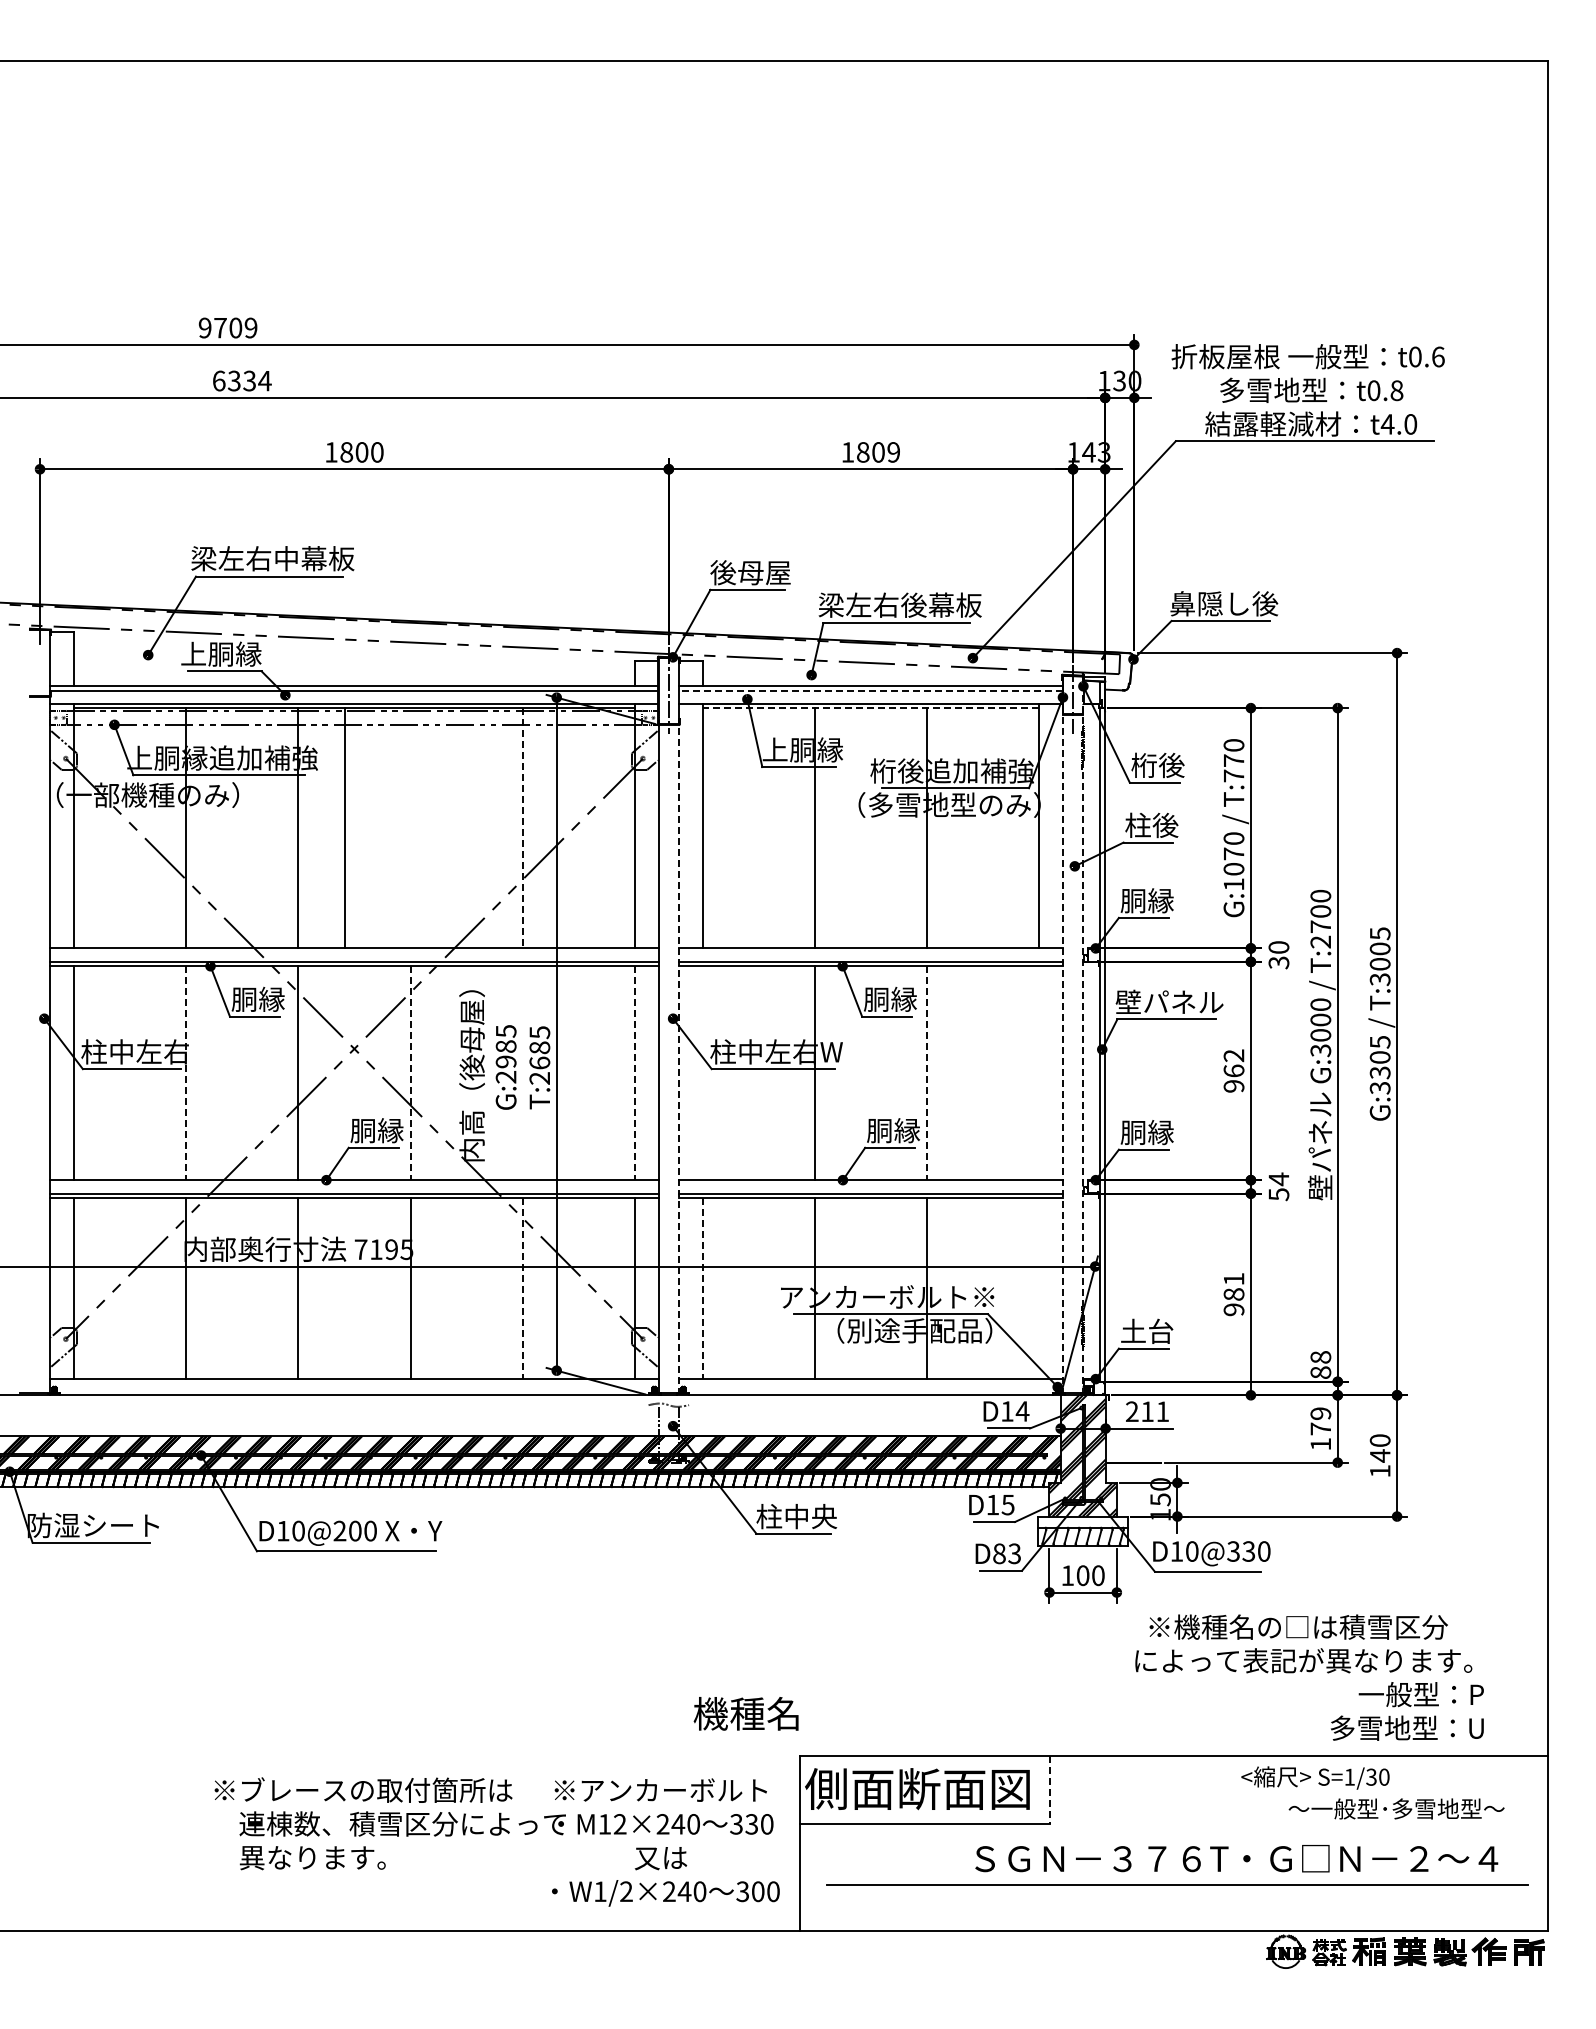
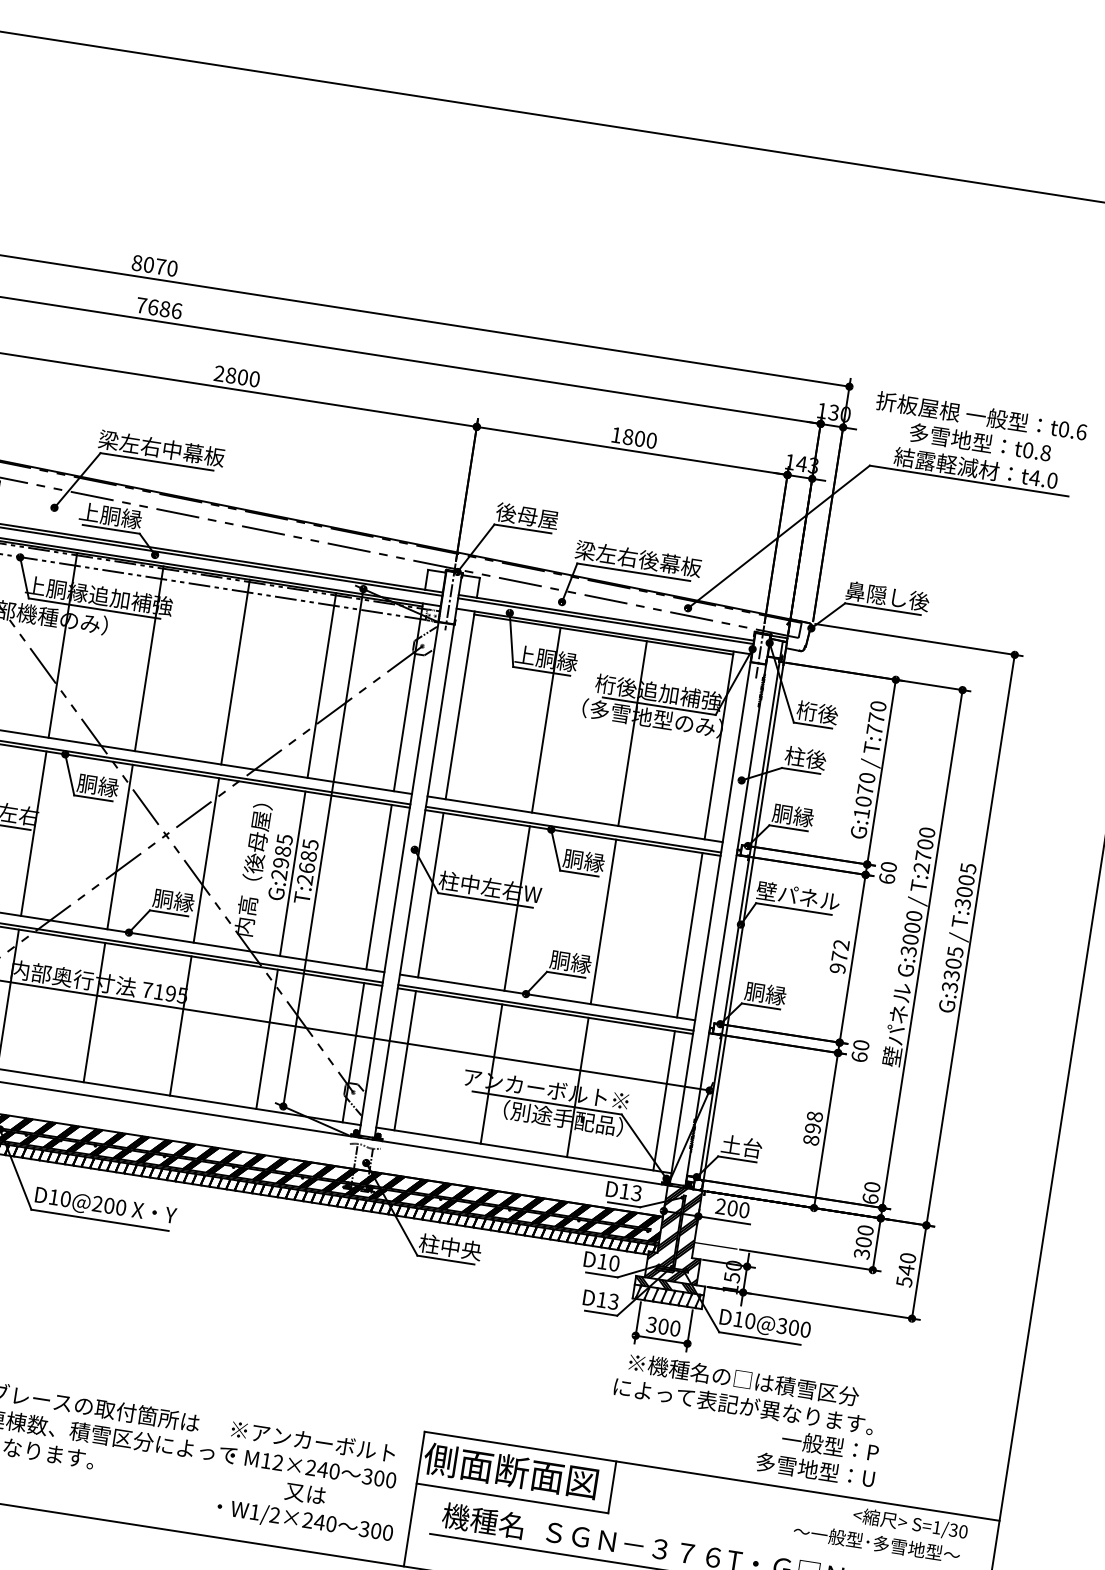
text: (227, 327) -> (154, 265), 9709 -> 8070
text: (242, 380) -> (159, 307), 6334 -> 7686
text: (331, 452) -> (219, 373), 1800 -> 2800
text: (893, 452) -> (651, 440), 1809 -> 1800
line: (870, 690) -> (605, 620), dashed -> solid
line: (870, 708) -> (603, 634), dashed -> solid
line: (344, 828) -> (235, 672), moved
line: (522, 828) -> (321, 685), dashed -> solid
text: (1278, 962) -> (886, 878), 30 -> 60
line: (1083, 1035) -> (728, 911), dashed -> solid
line: (1062, 1049) -> (710, 919), dashed -> solid
line: (678, 1059) -> (413, 881), dashed -> solid
text: (1233, 1070) -> (839, 956), 962 -> 972
line: (186, 1073) -> (34, 833), dashed -> solid
line: (410, 1073) -> (206, 860), dashed -> solid
line: (522, 1073) -> (292, 873), added
line: (635, 1073) -> (379, 887), dashed -> solid
line: (702, 1073) -> (430, 895), added
line: (927, 1073) -> (603, 922), dashed -> solid
line: (1039, 1073) -> (689, 935), added
text: (1278, 1186) -> (860, 1050), 54 -> 60
line: (522, 1288) -> (266, 1039), dashed -> solid
line: (702, 1288) -> (405, 1060), dashed -> solid
line: (1039, 1288) -> (664, 1100), added
text: (1233, 1294) -> (812, 1128), 981 -> 898
text: (1320, 1364) -> (871, 1192), 88 -> 60
text: (1022, 1411) -> (636, 1193), D14 -> D13
text: (1155, 1411) -> (738, 1209), 211 -> 200
text: (1320, 1428) -> (863, 1241), 179 -> 300
text: (1380, 1471) -> (904, 1282), 140 -> 540
text: (1007, 1504) -> (613, 1263), D15 -> D10
hatch: (1077, 1521) -> (665, 1284), added
text: (1248, 1551) -> (793, 1327), D10@330 -> D10@300
text: (999, 1553) -> (601, 1299), D83 -> D13
text: (1067, 1575) -> (651, 1324), 100 -> 300
text: (1309, 1677) -> (746, 1419), moved
text: (745, 1713) -> (482, 1520), moved
text: (1315, 1777) -> (910, 1523), moved
line: (1049, 1789) -> (612, 1487), dashed -> solid
text: (751, 1824) -> (379, 1478), 330 -> 300

